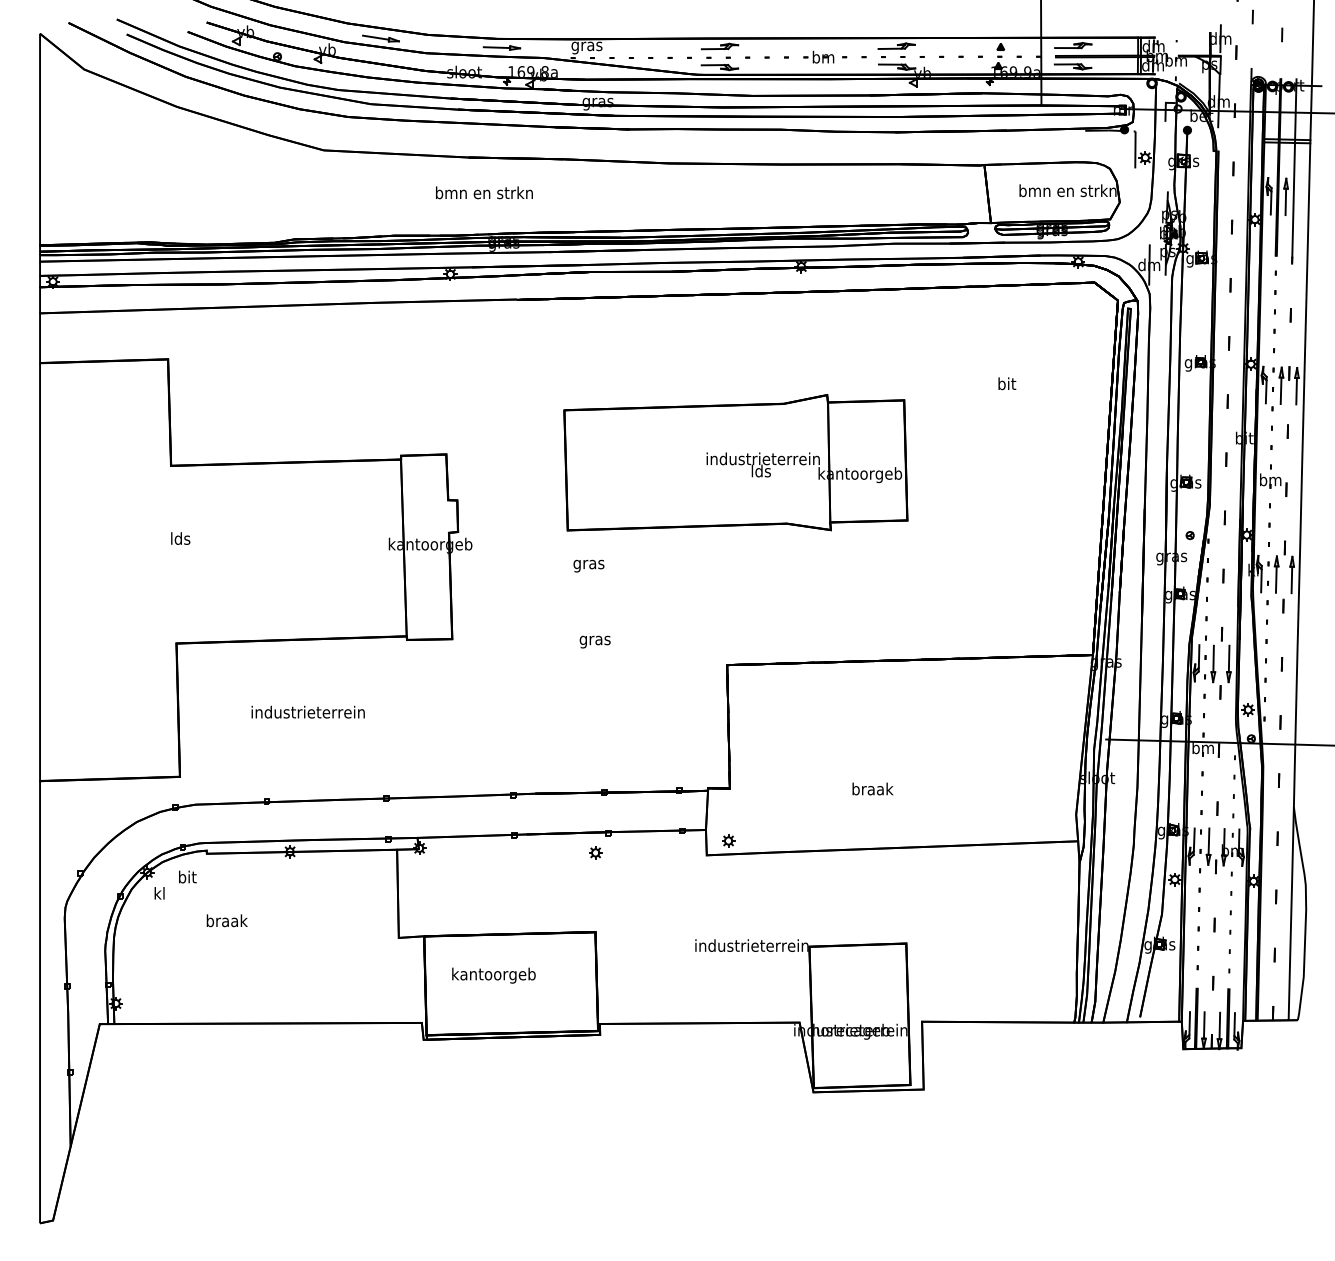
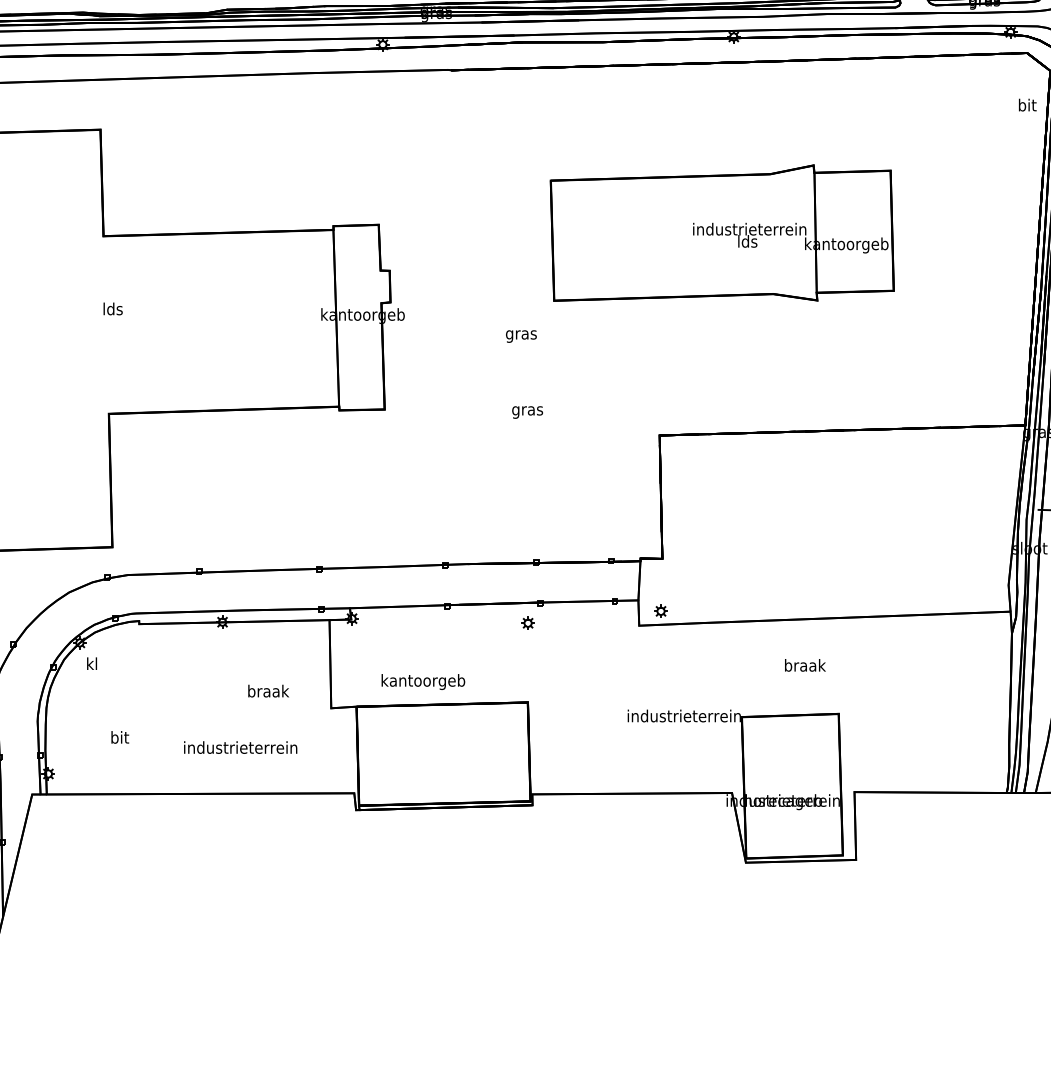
text: (1007, 383) -> (1027, 104), moved
part: (735, 462) -> (721, 232), moved
text: (307, 711) -> (239, 746), moved
text: (872, 788) -> (804, 664), moved
text: (187, 876) -> (119, 736), moved
text: (226, 920) -> (267, 690), moved
text: (493, 975) -> (422, 681), moved

